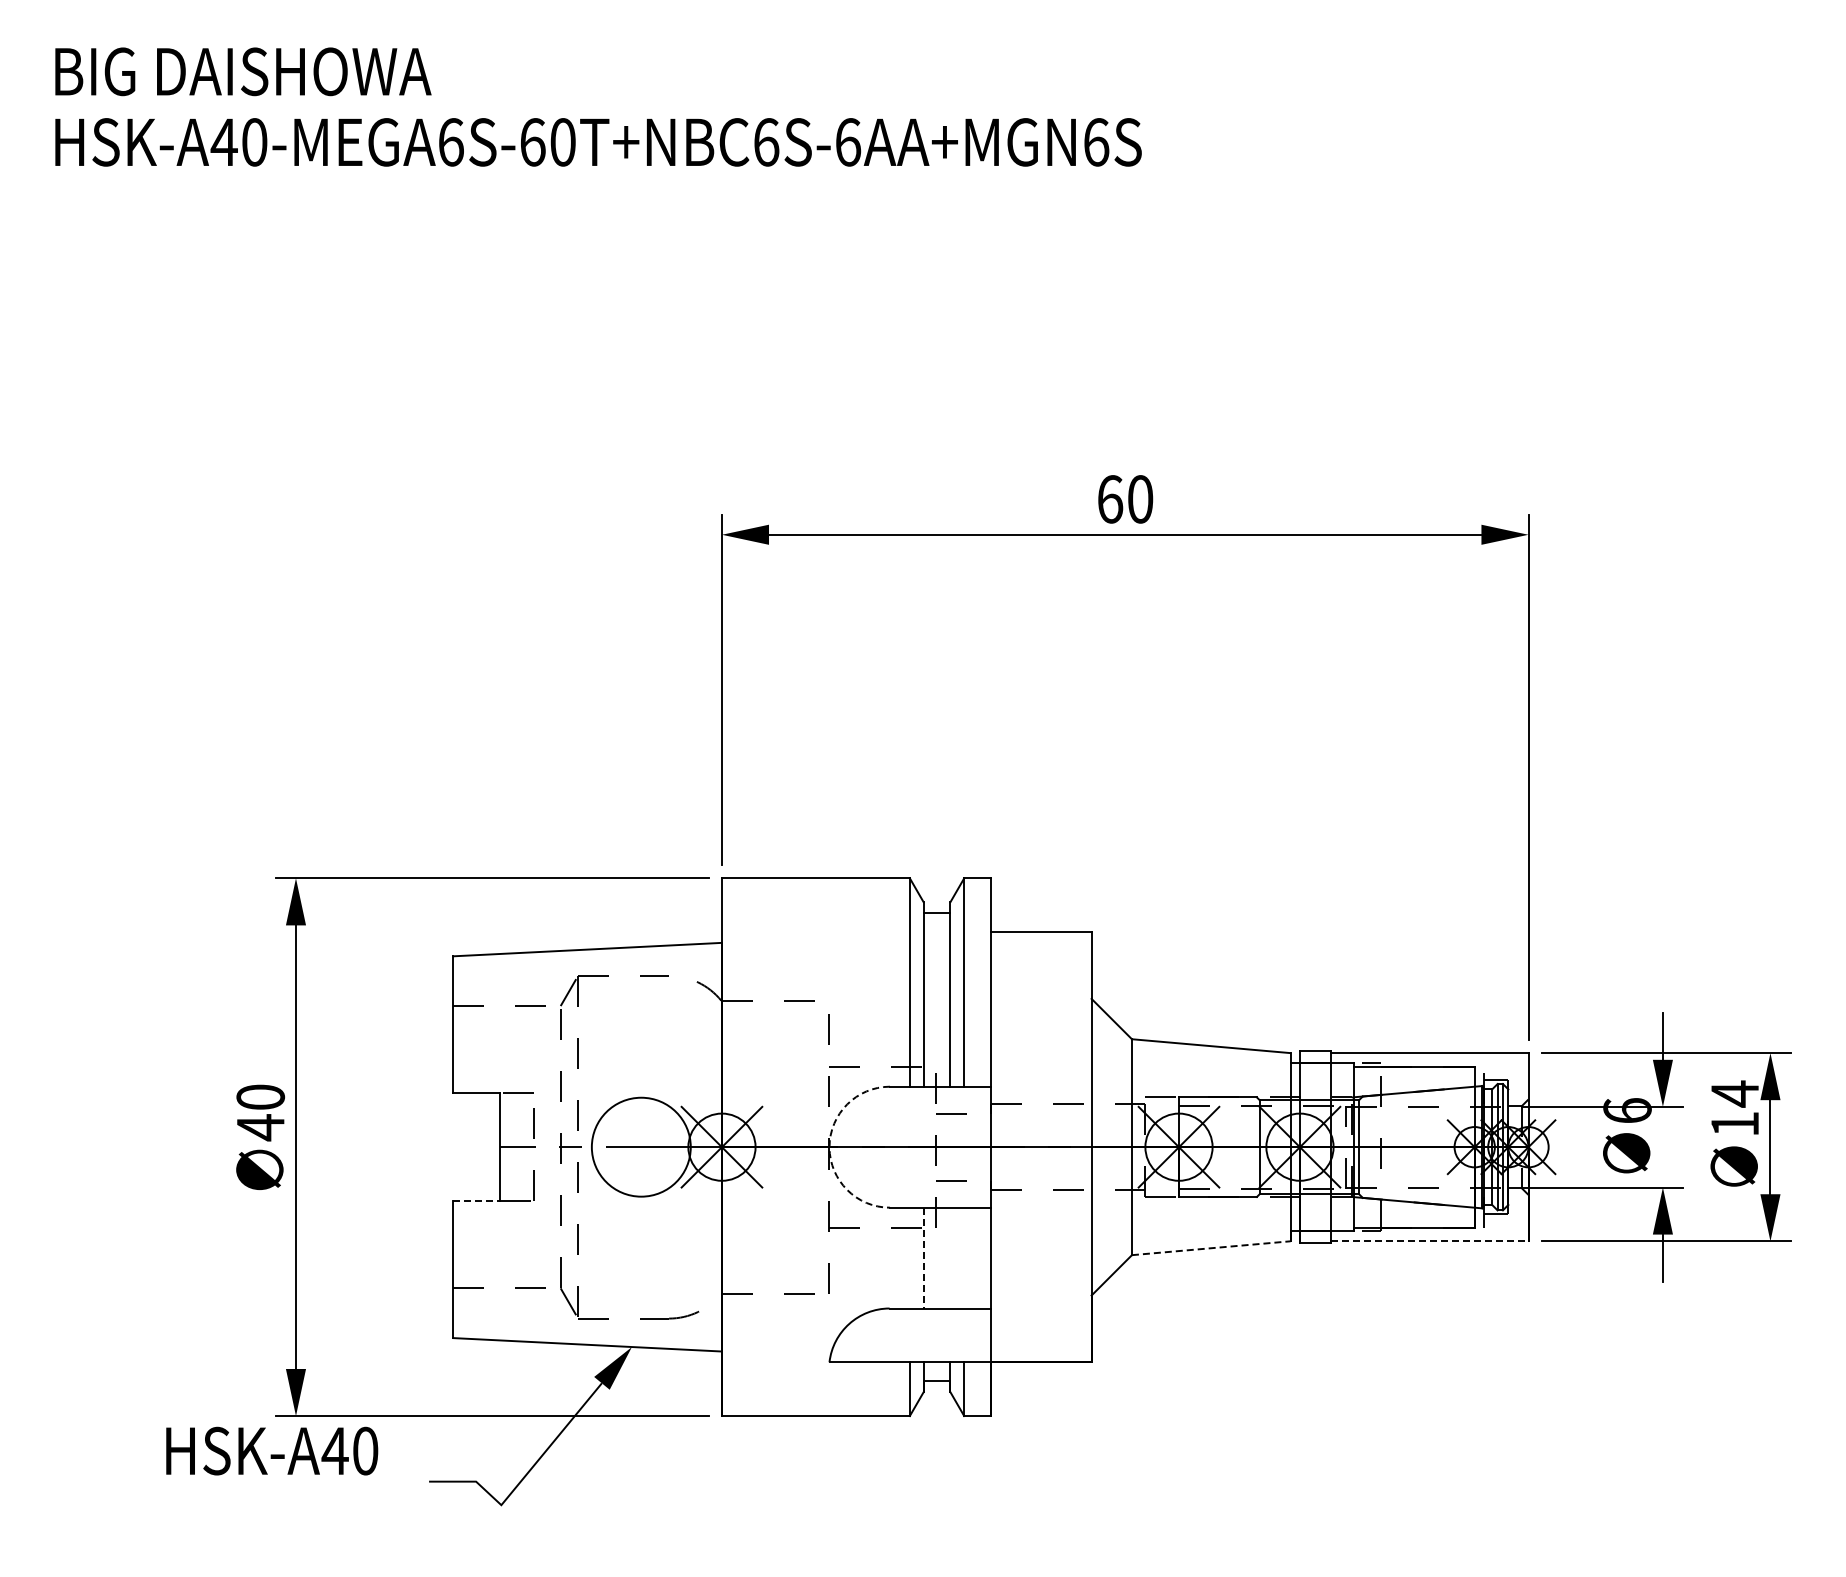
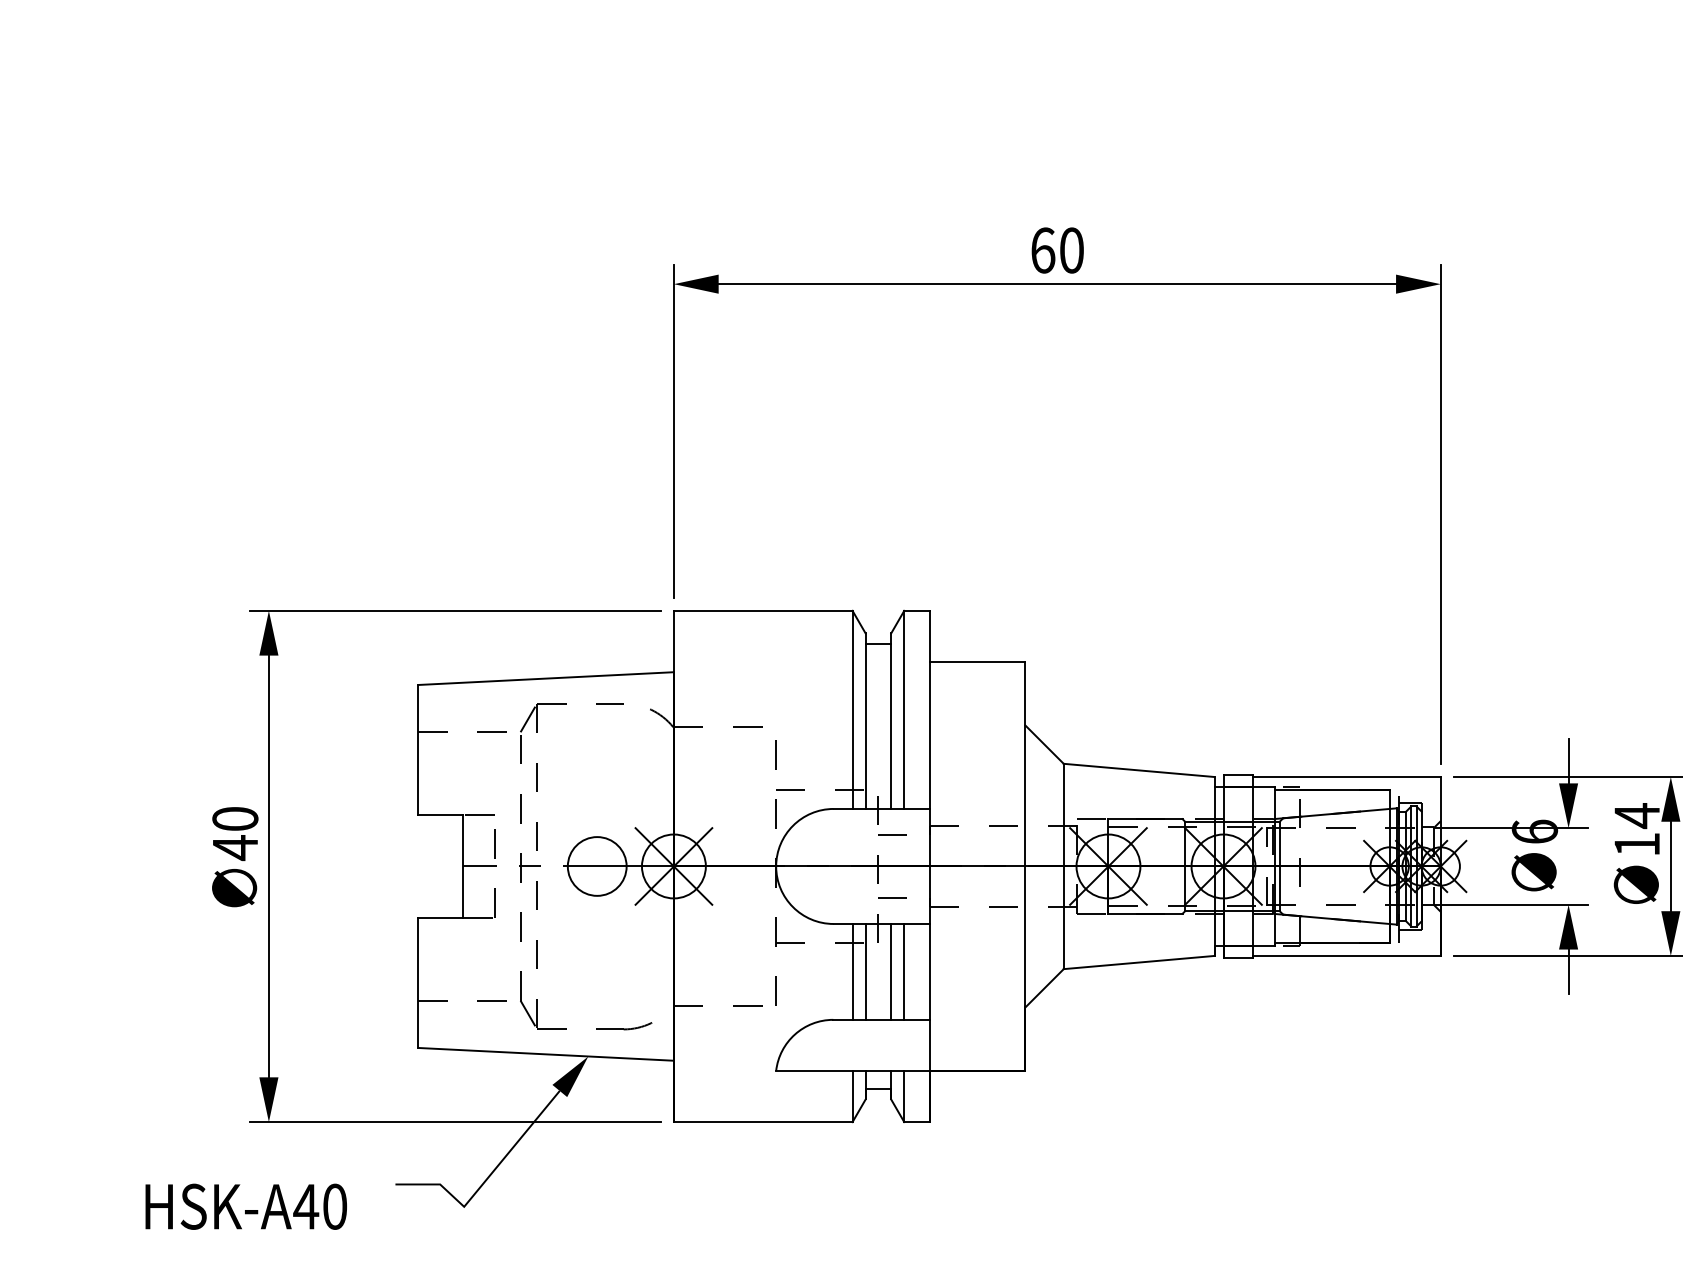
circle: (641, 1147) -> (597, 866), size x0.62
arc: (829, 1147) -> (776, 866), dashed -> solid
line: (476, 1201) -> (440, 918), dashed -> solid
line: (1429, 1241) -> (1346, 956), dashed -> solid
line: (1211, 1248) -> (1139, 962), dashed -> solid
line: (909, 1257) -> (852, 971), added
line: (950, 1257) -> (891, 971), added
line: (964, 1257) -> (904, 971), added
line: (923, 1258) -> (865, 972), dashed -> solid
text: (272, 1450) -> (246, 1206), moved

